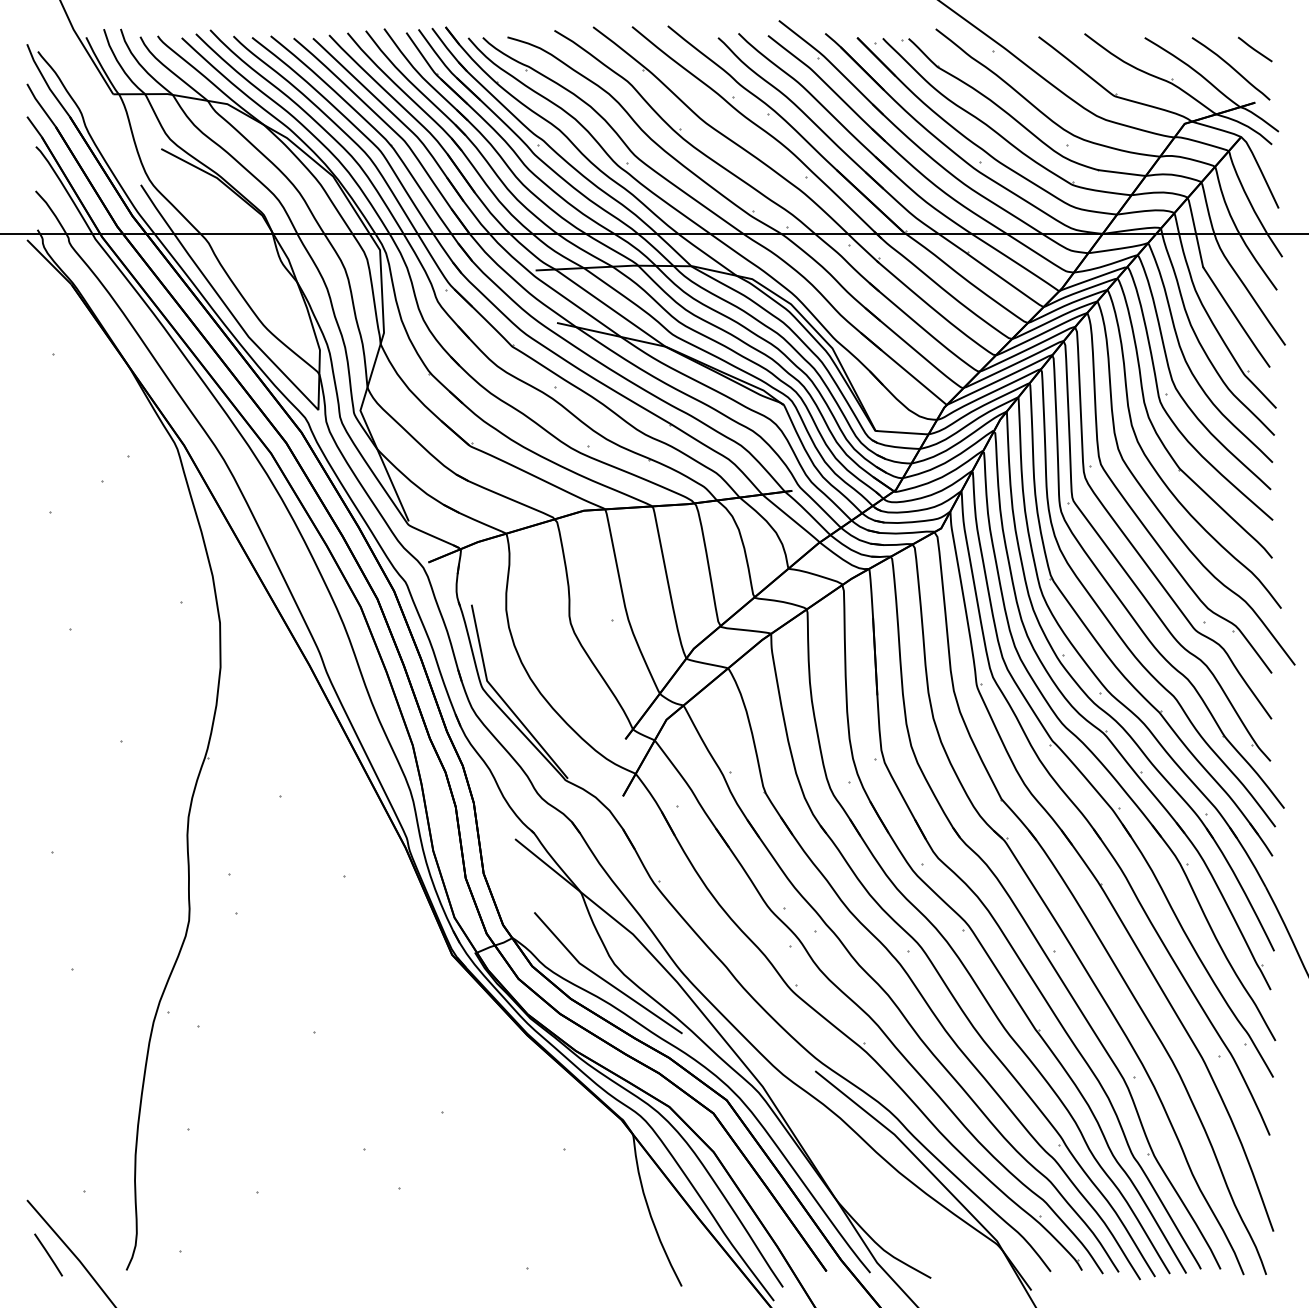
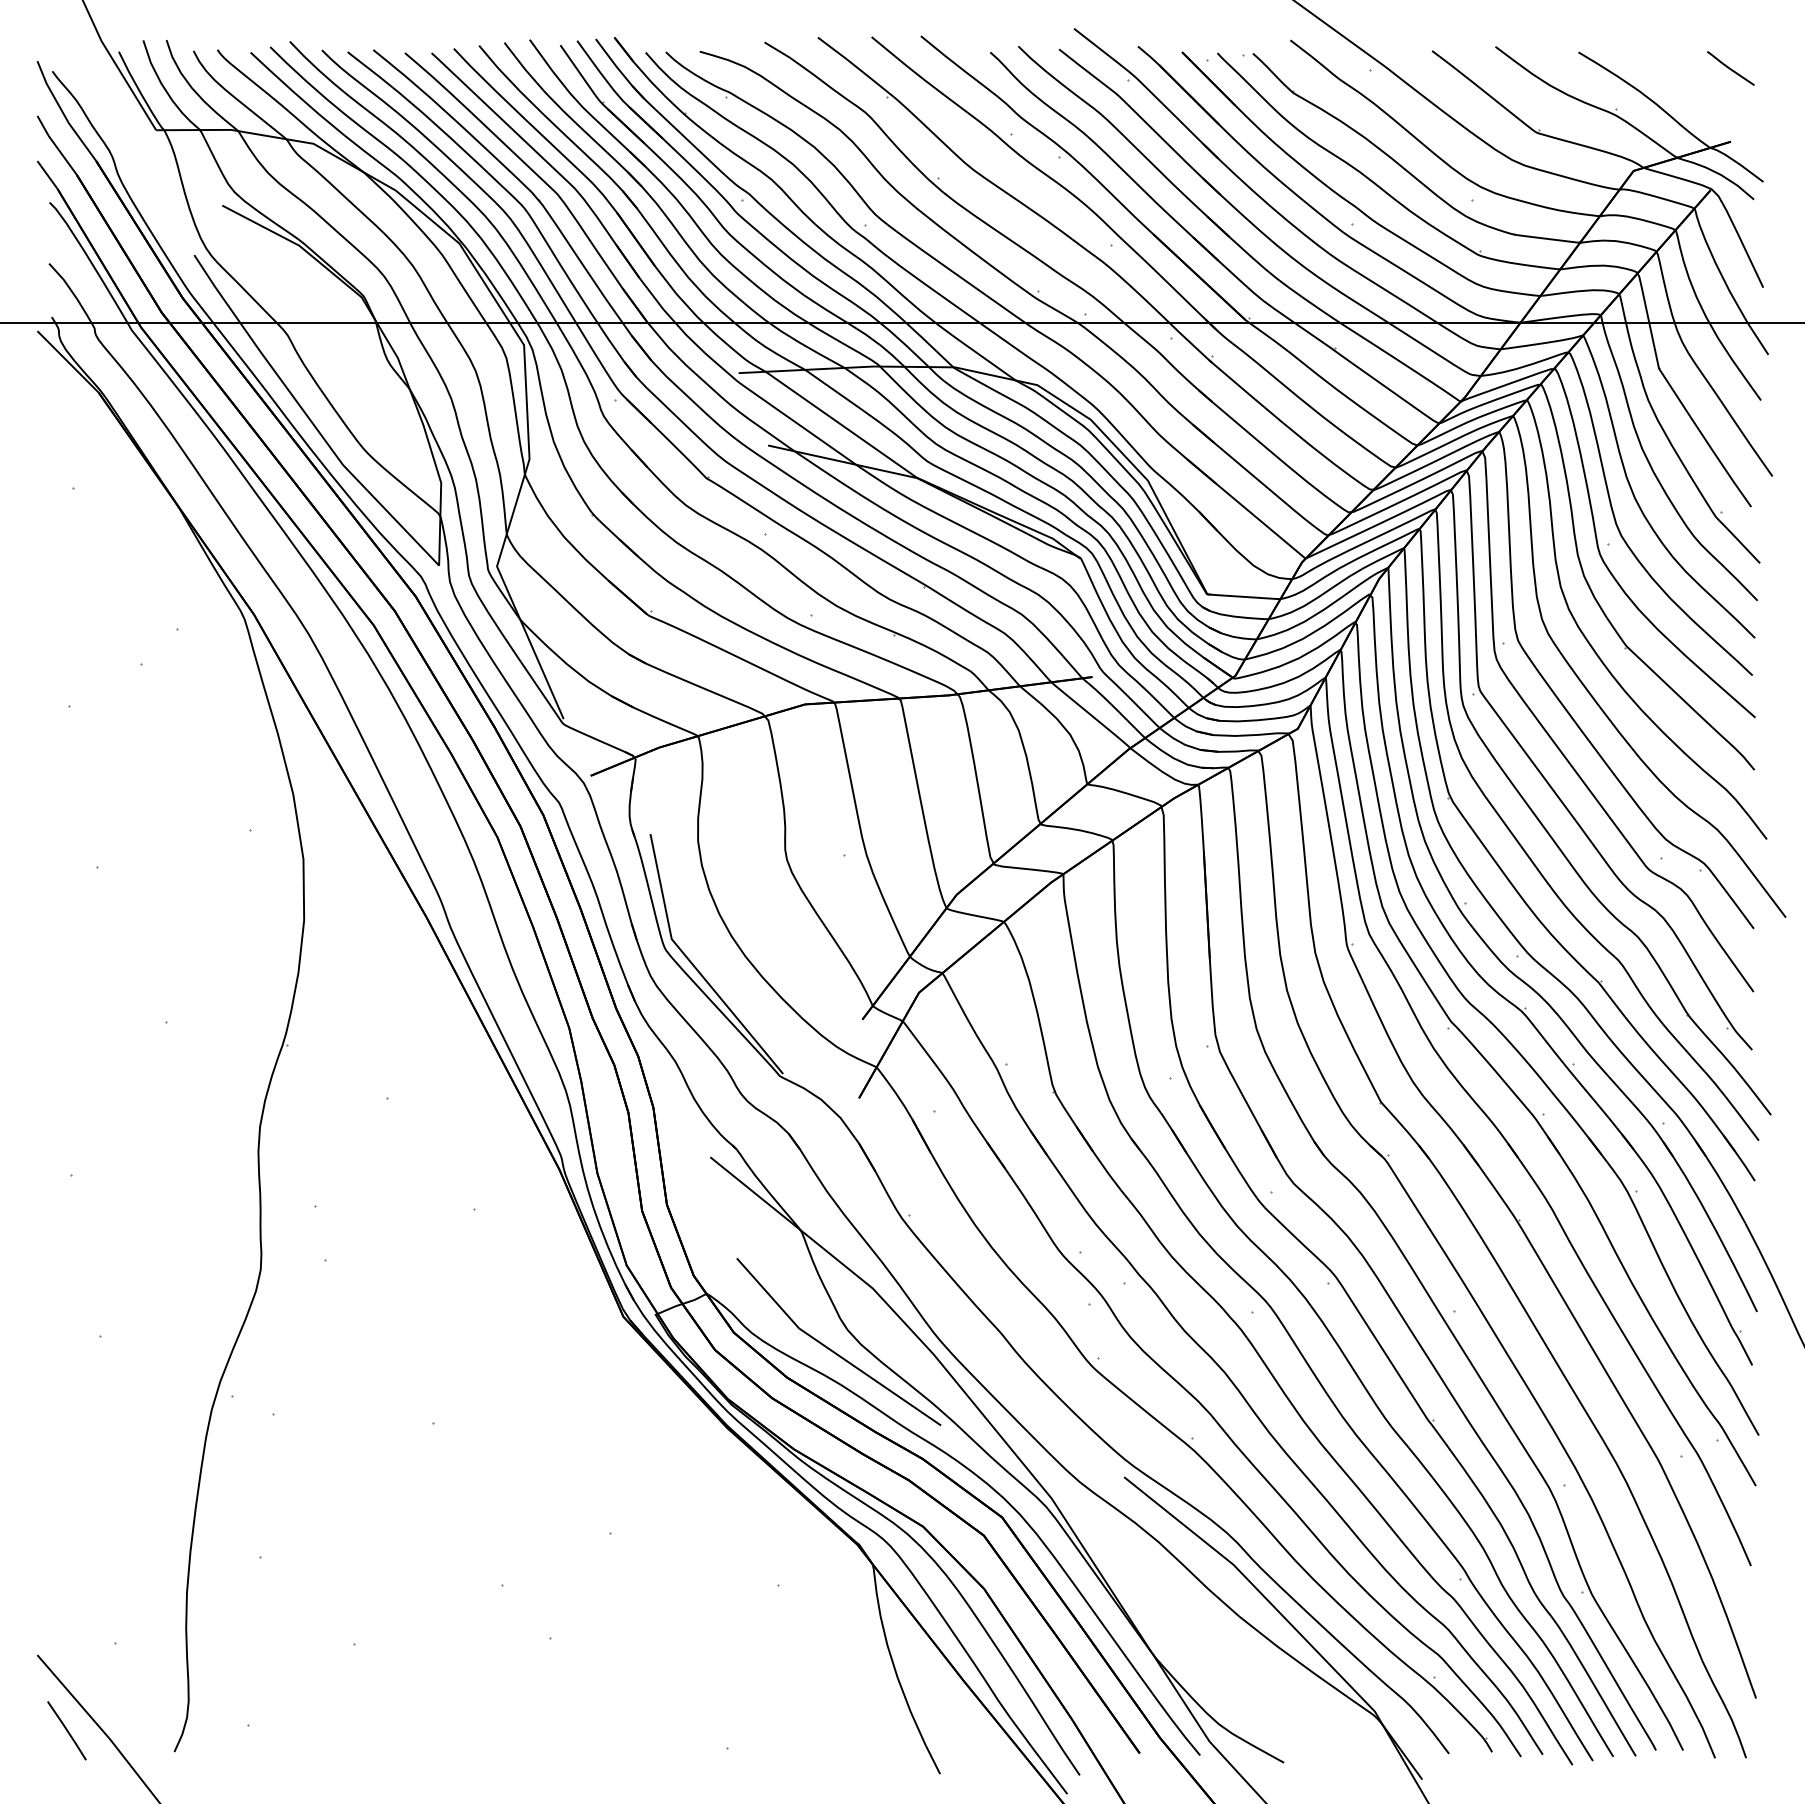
curve: (1231, 67) -> (1697, 93), removed

